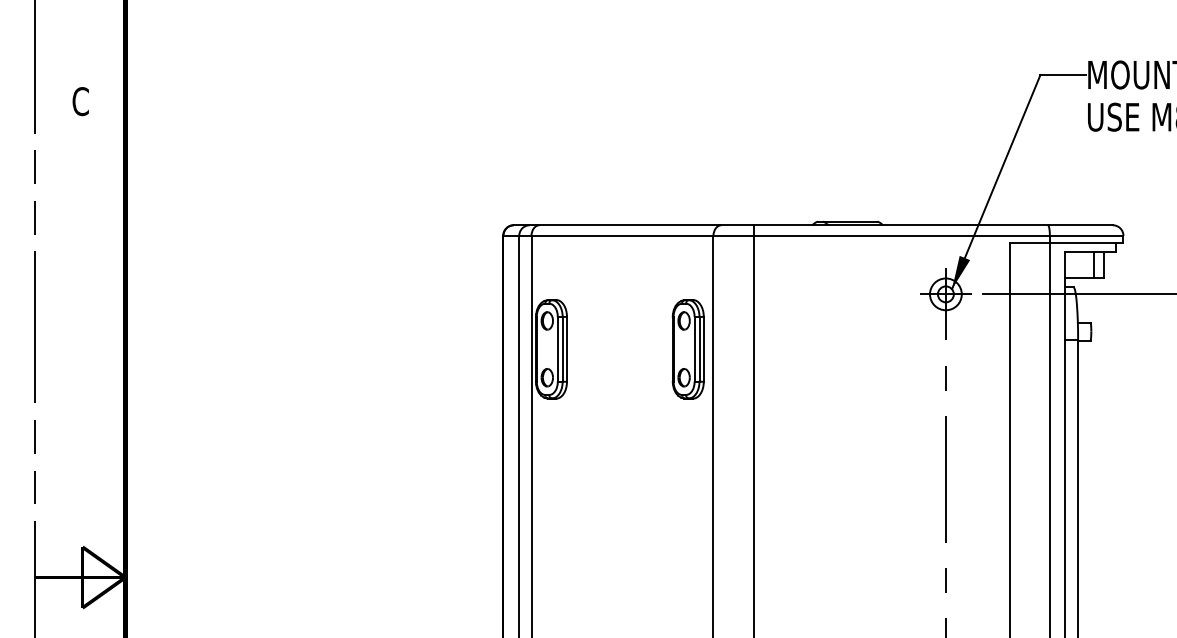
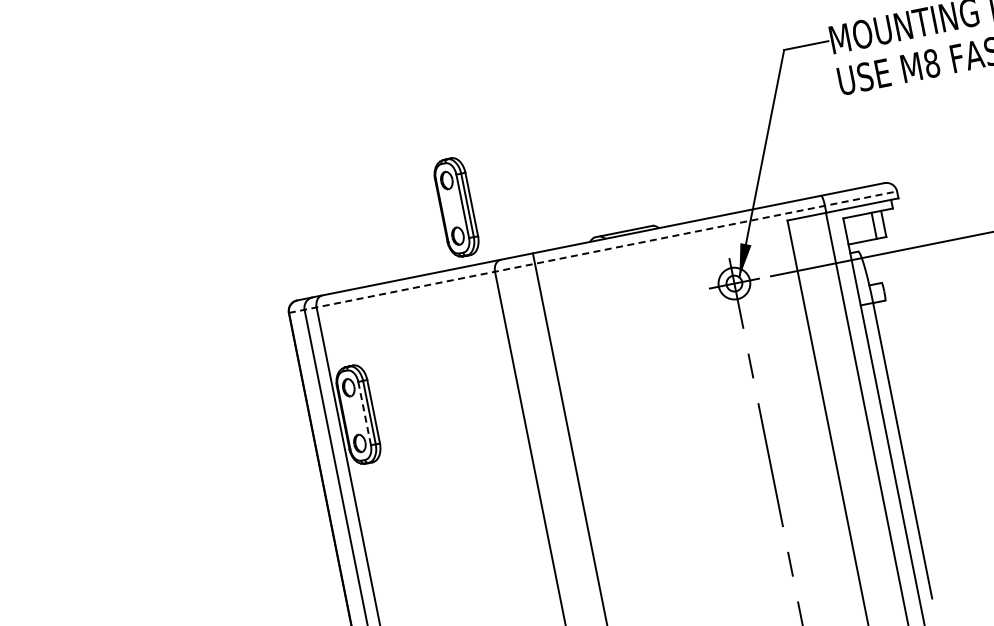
line: (813, 235) -> (593, 251), solid -> dashed
line: (557, 349) -> (364, 413), solid -> dashed
part: (687, 349) -> (455, 207), moved

